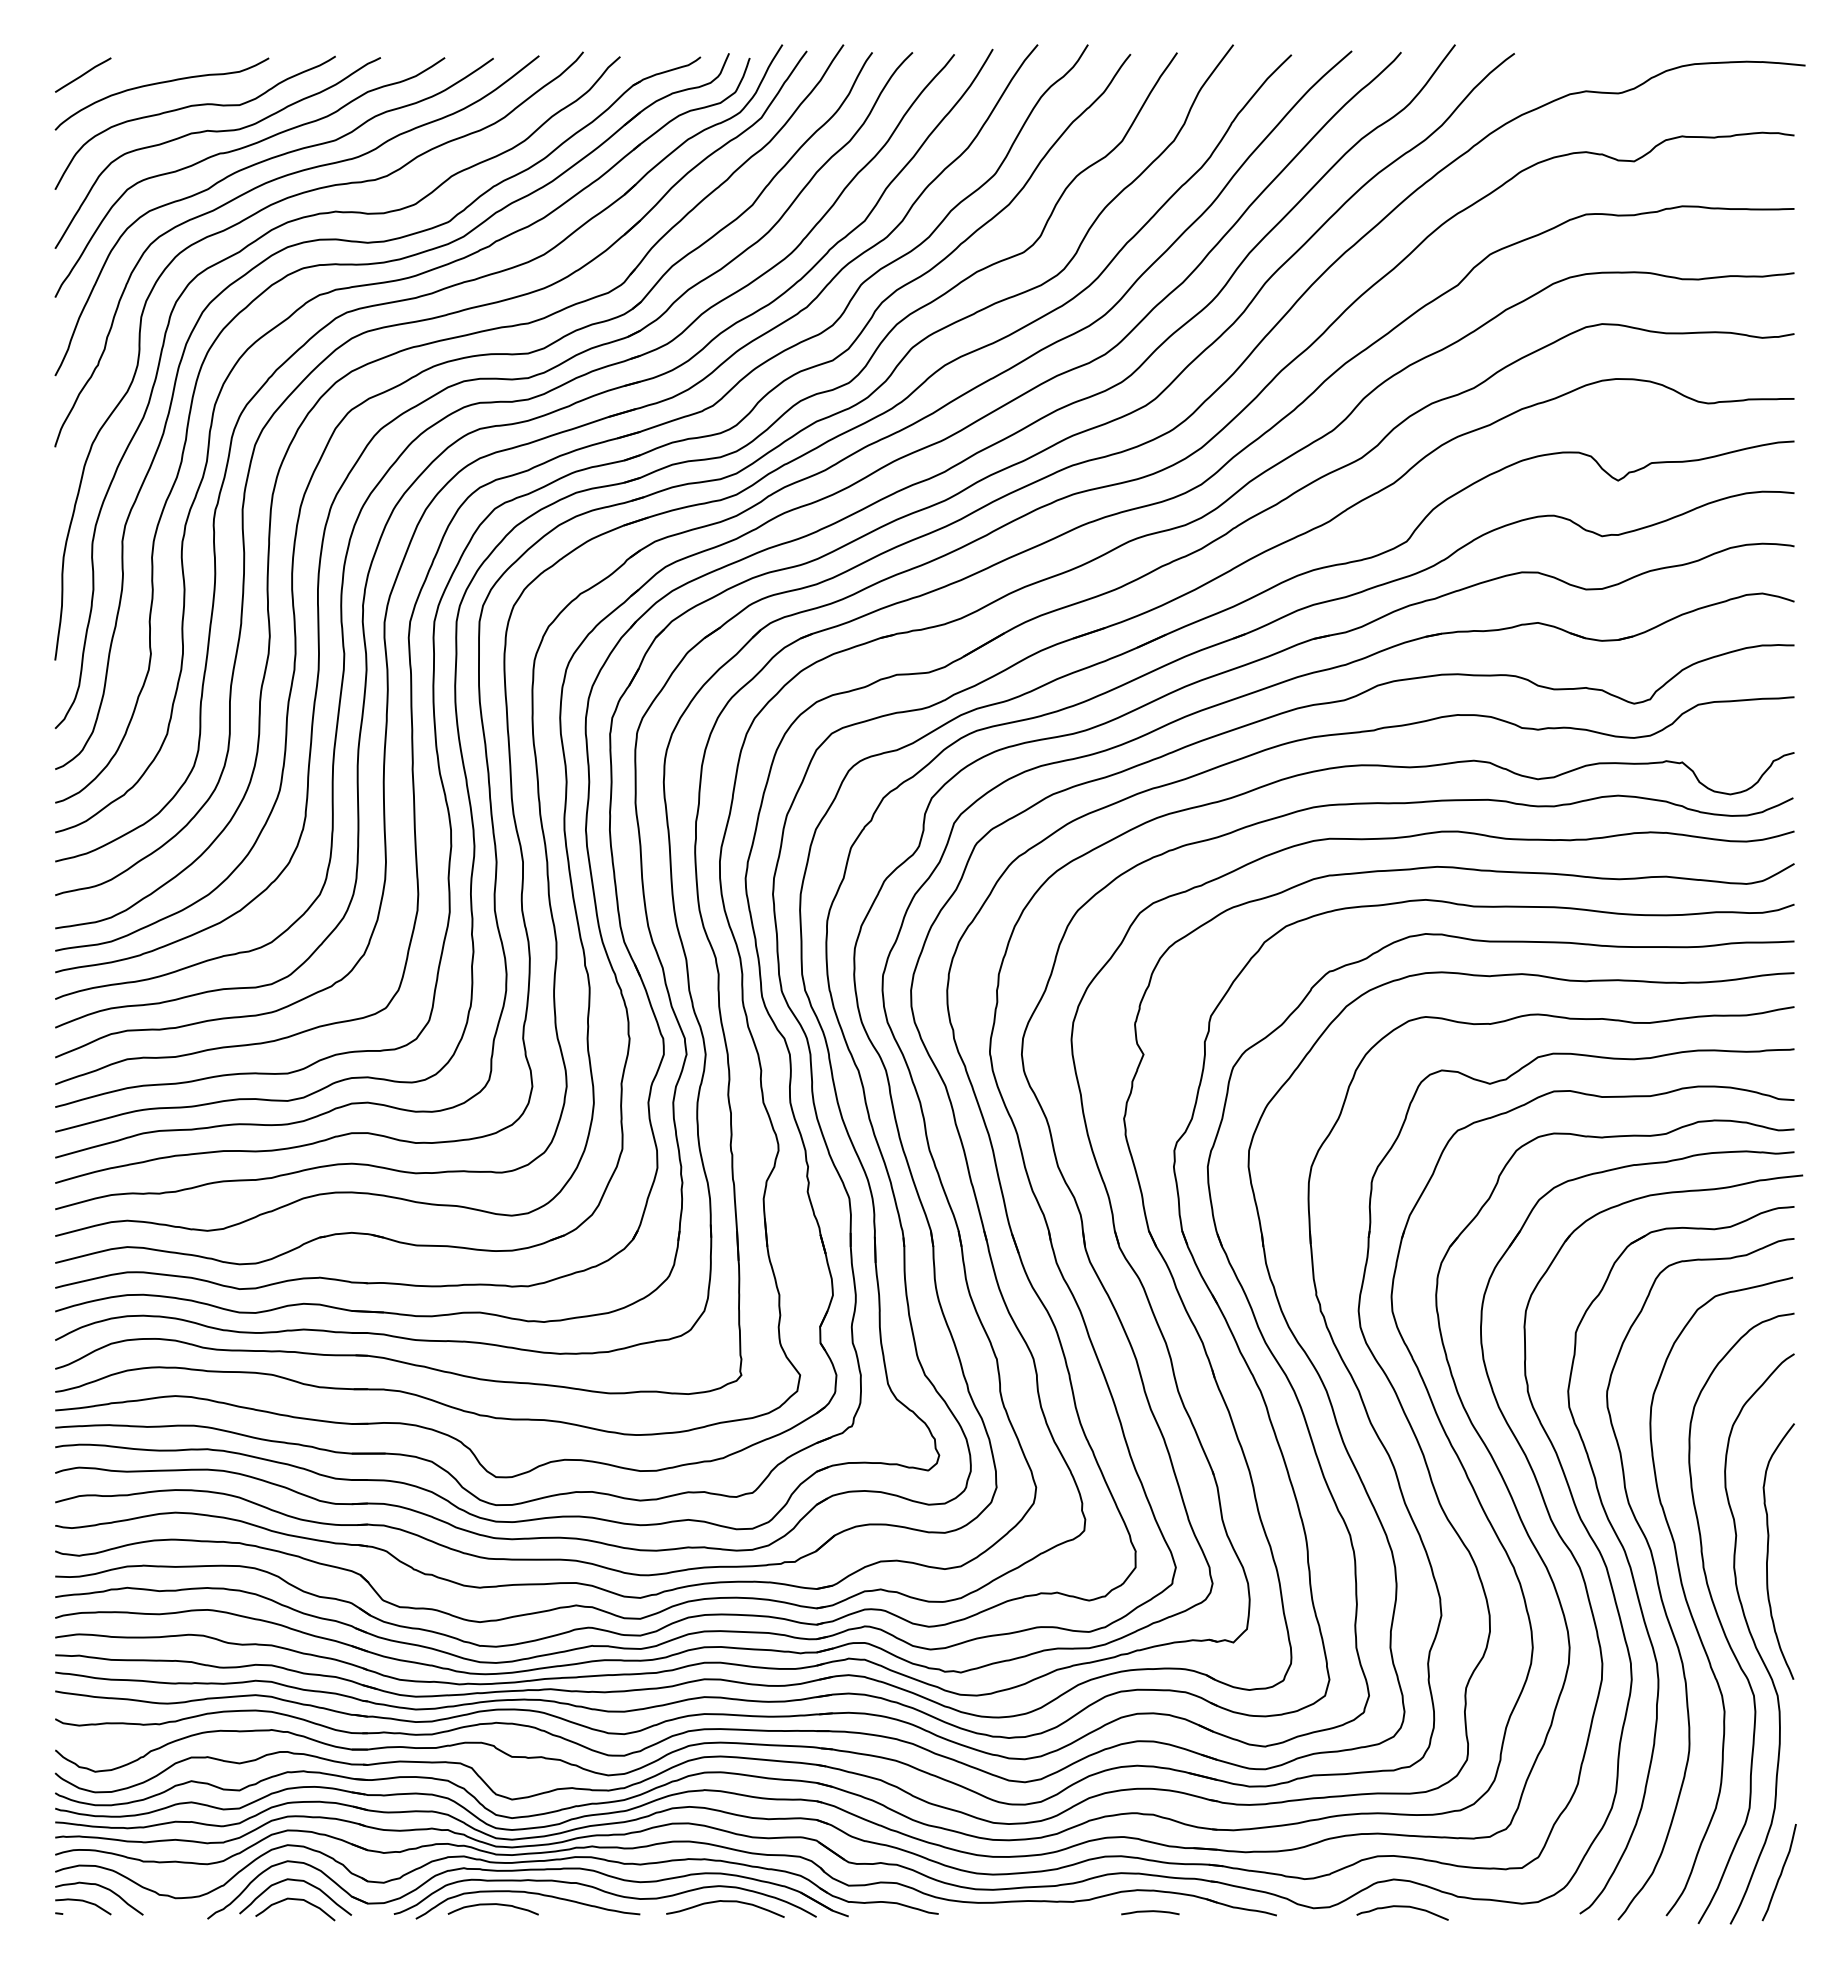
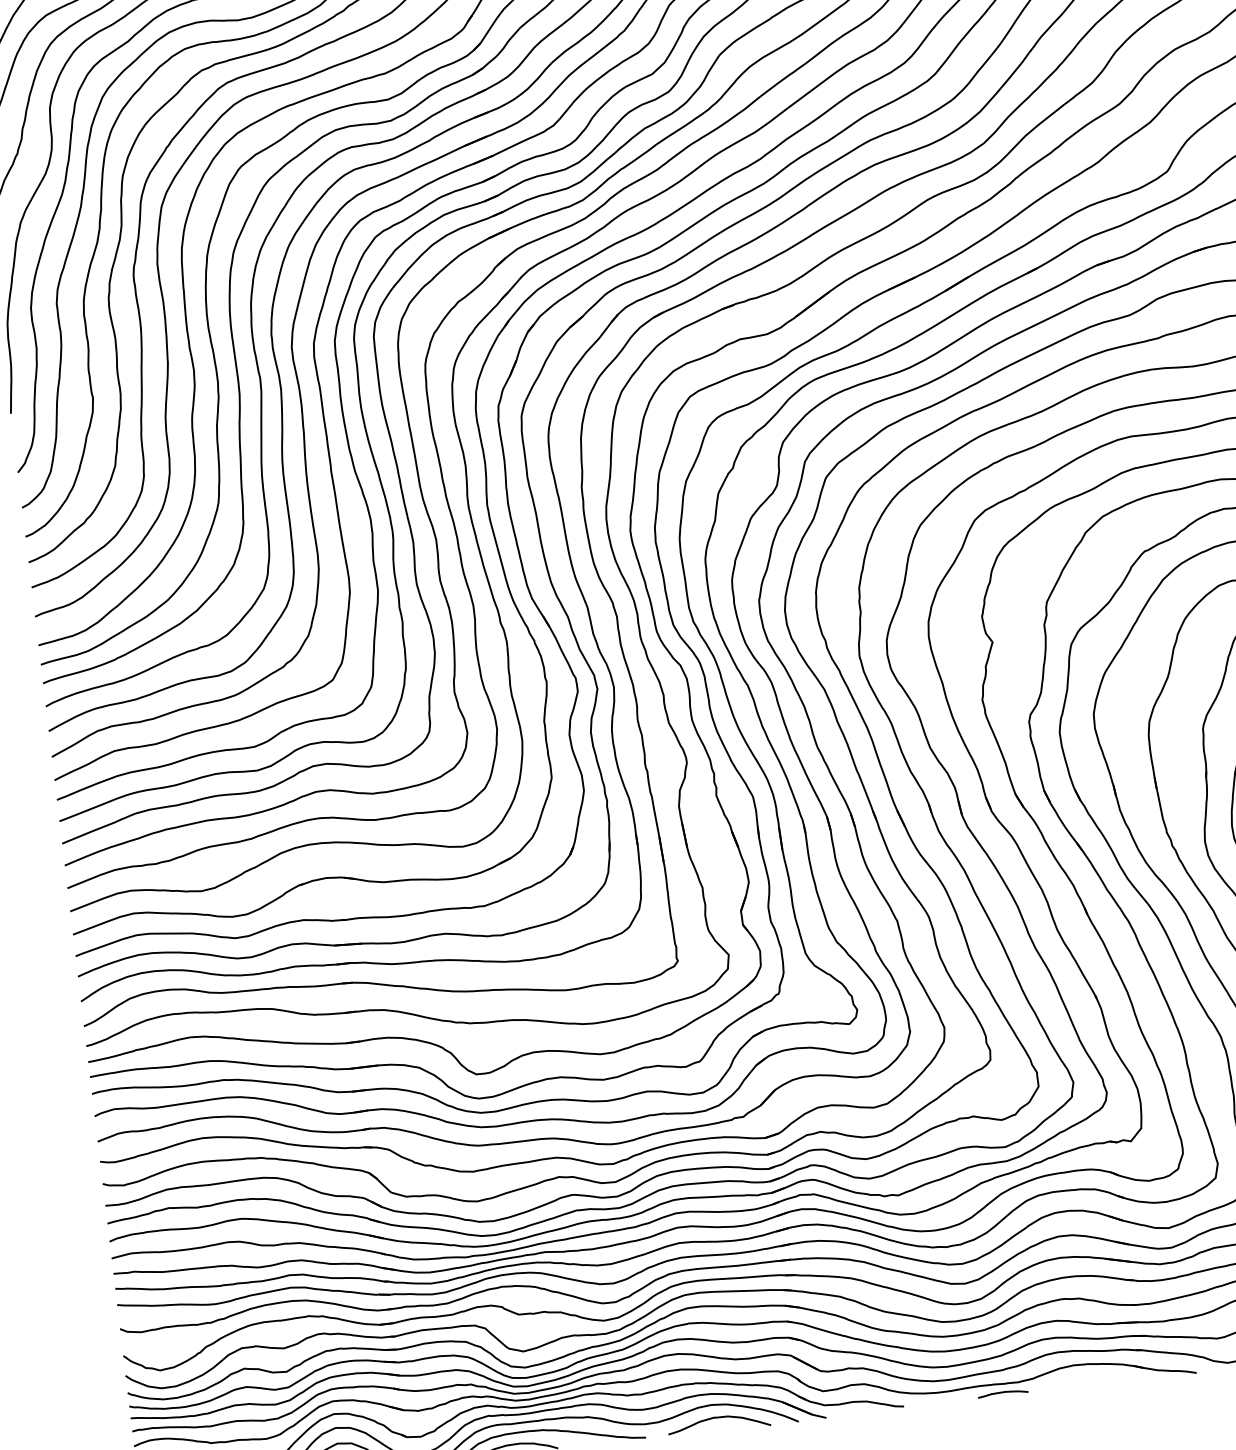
curve: (1150, 1912) -> (1003, 1393), moved

